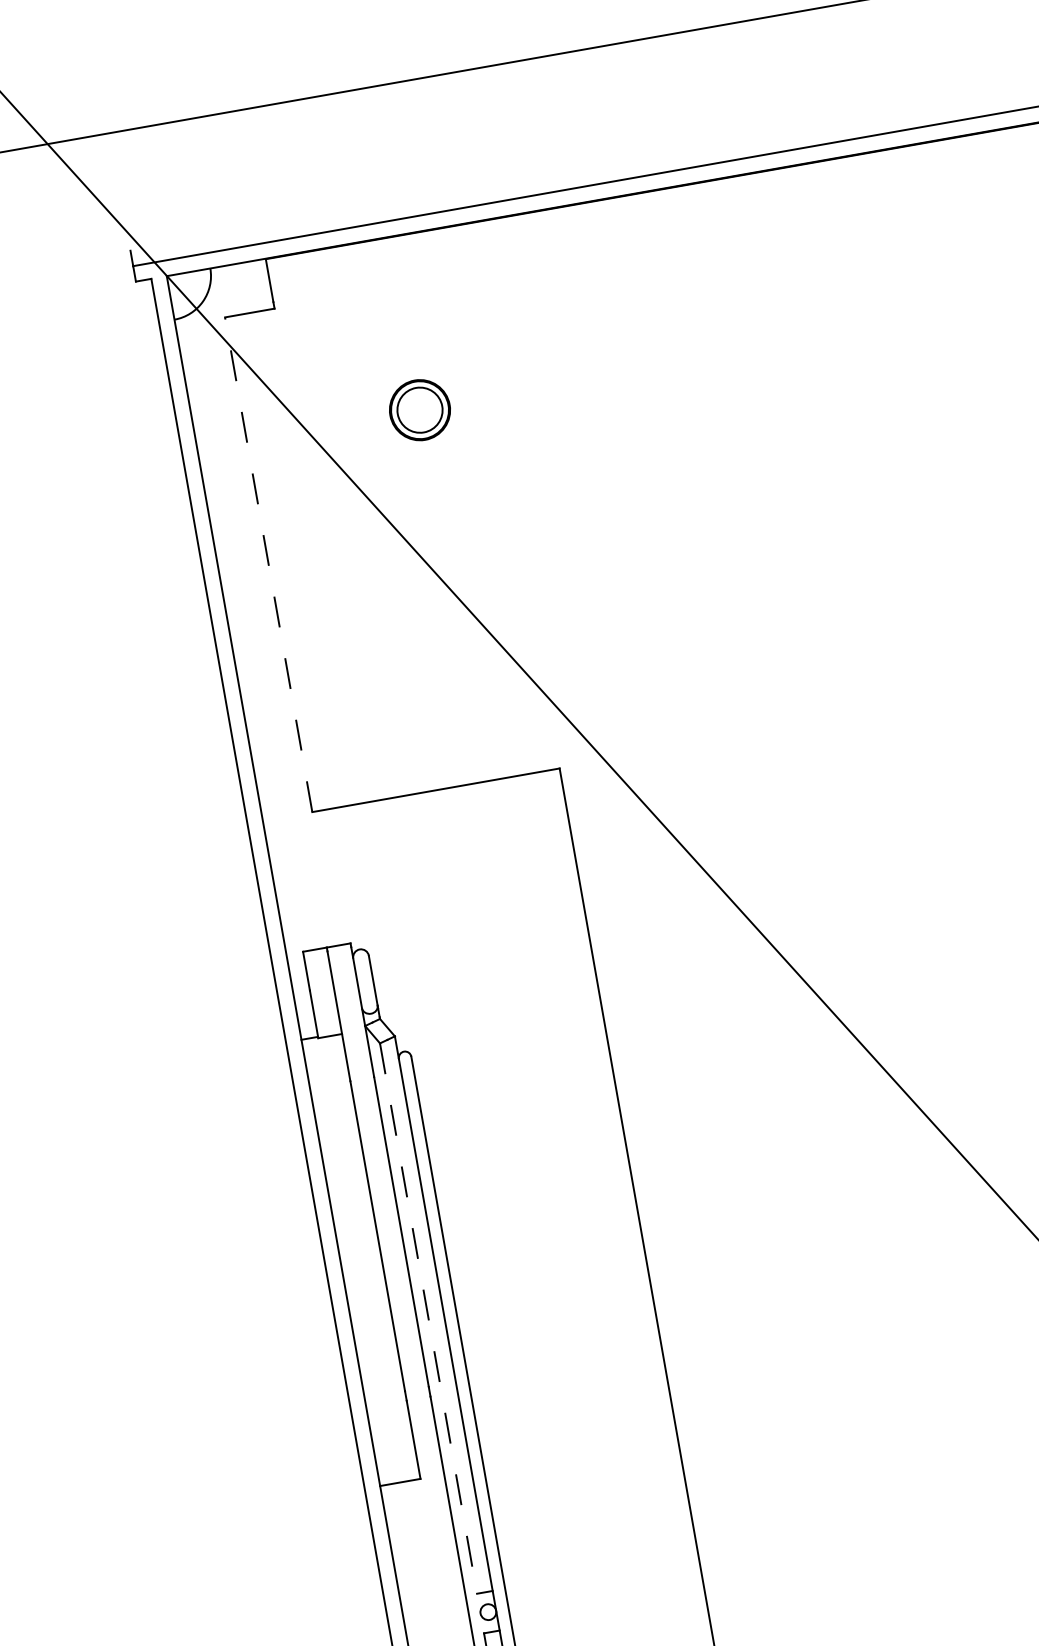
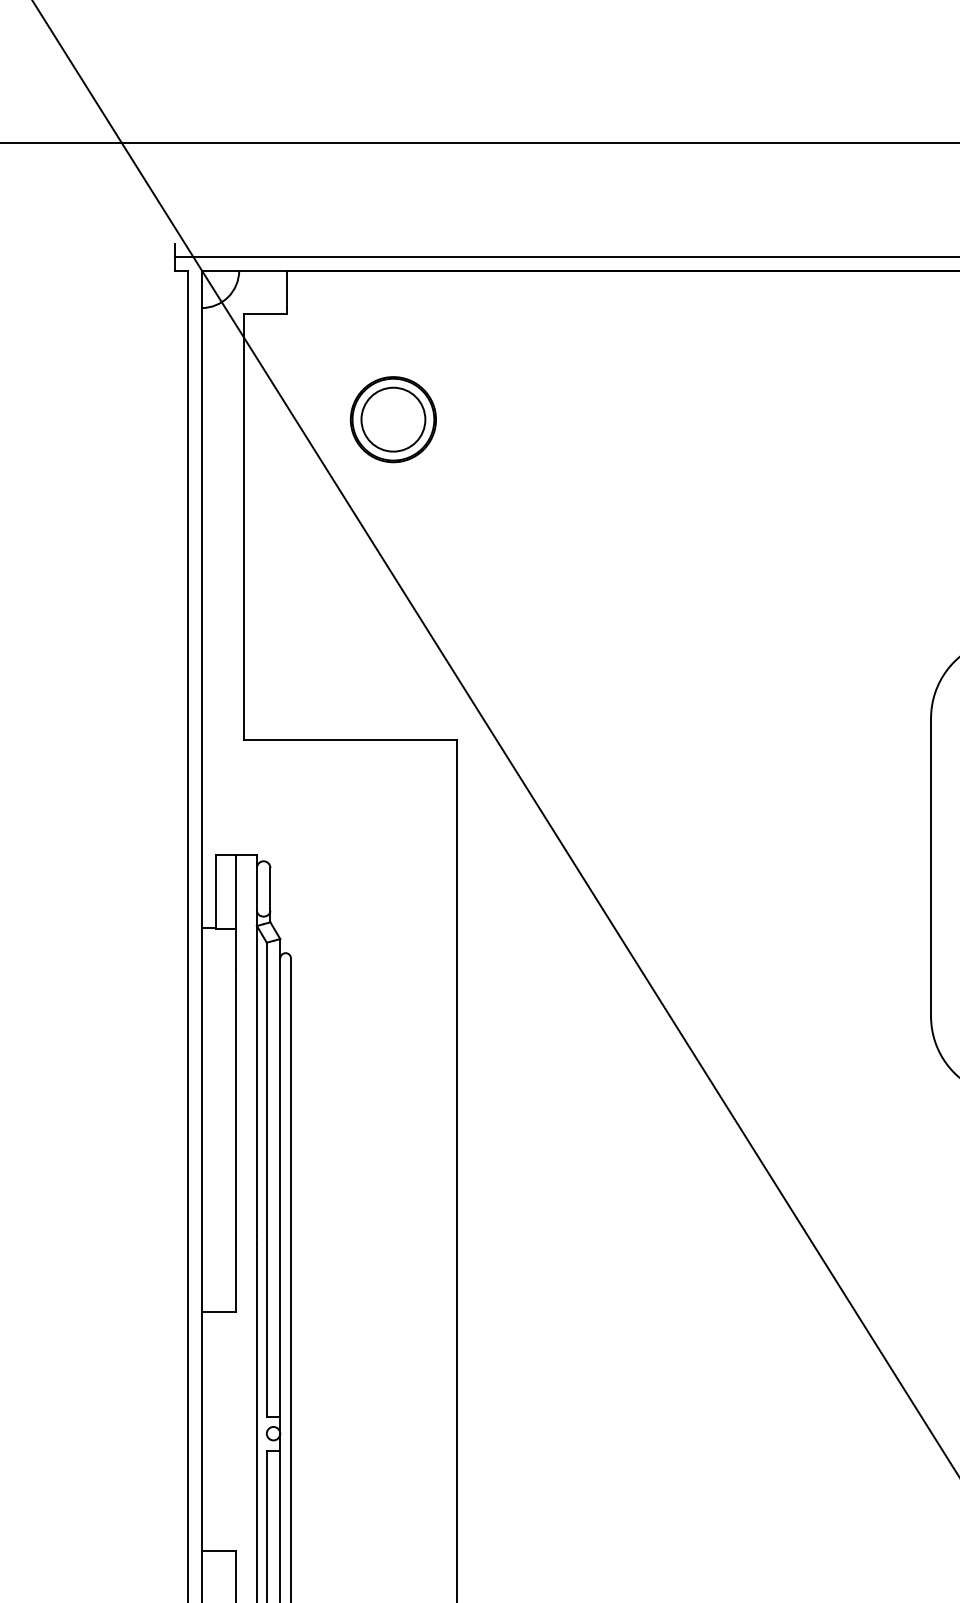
part: (420, 409) -> (393, 419), size x1.67
line: (268, 564) -> (244, 526), dashed -> solid
line: (428, 1318) -> (266, 1179), dashed -> solid

